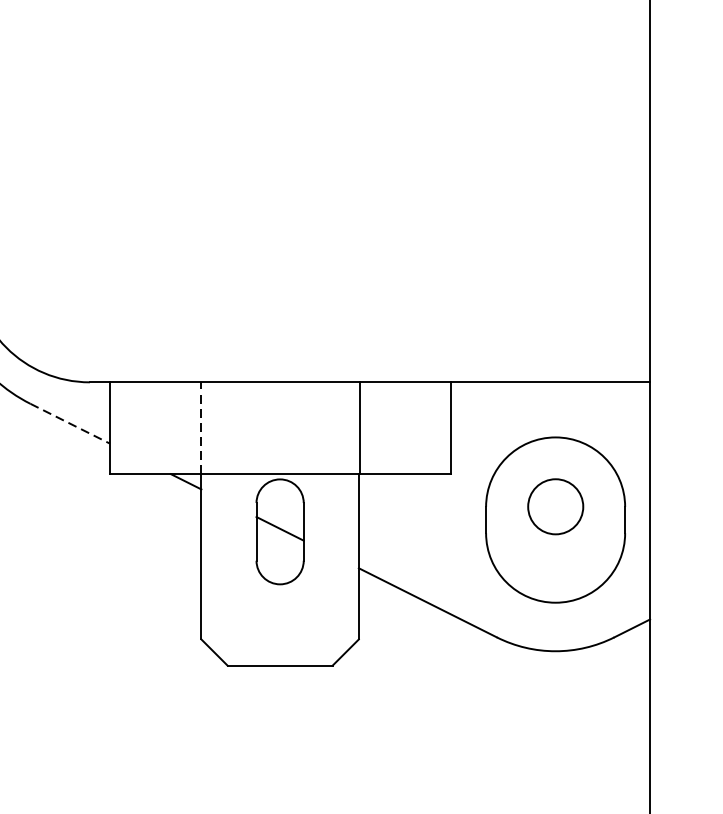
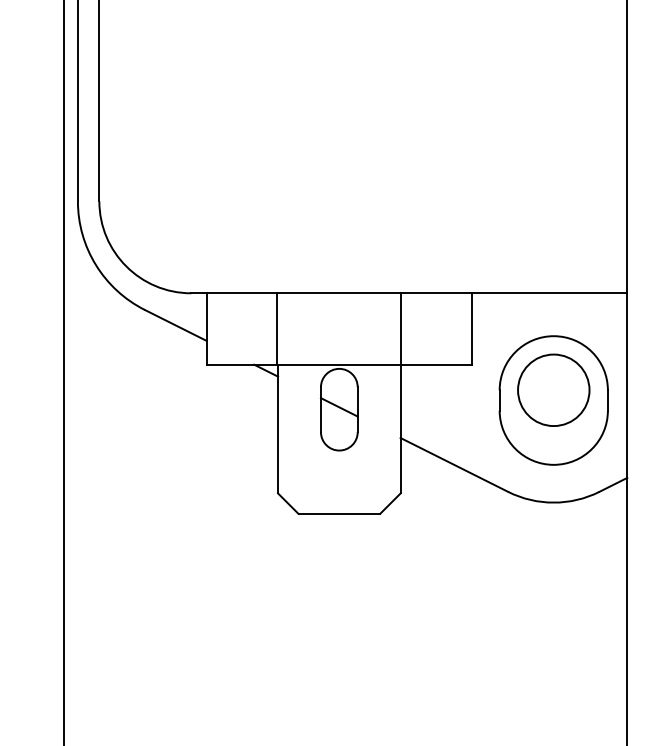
line: (70, 423) -> (176, 325), dashed -> solid
line: (200, 428) -> (277, 329), dashed -> solid
circle: (555, 505) -> (553, 389), size x1.67

